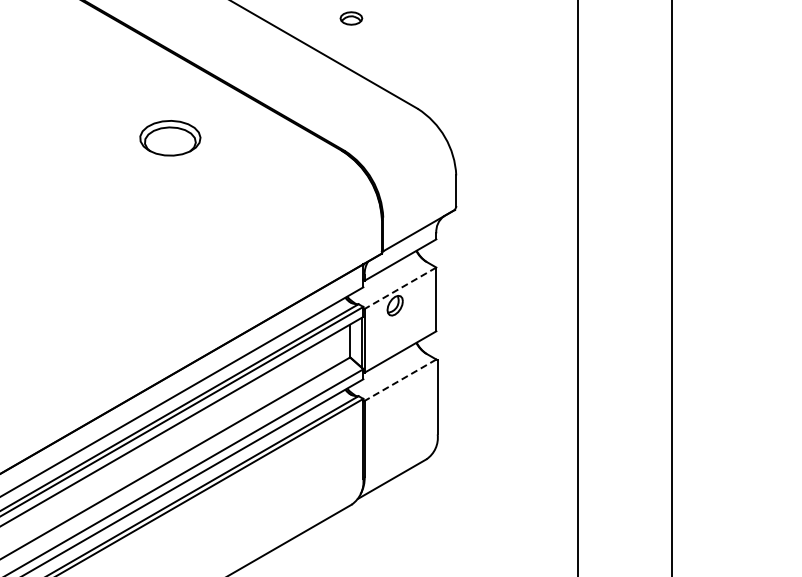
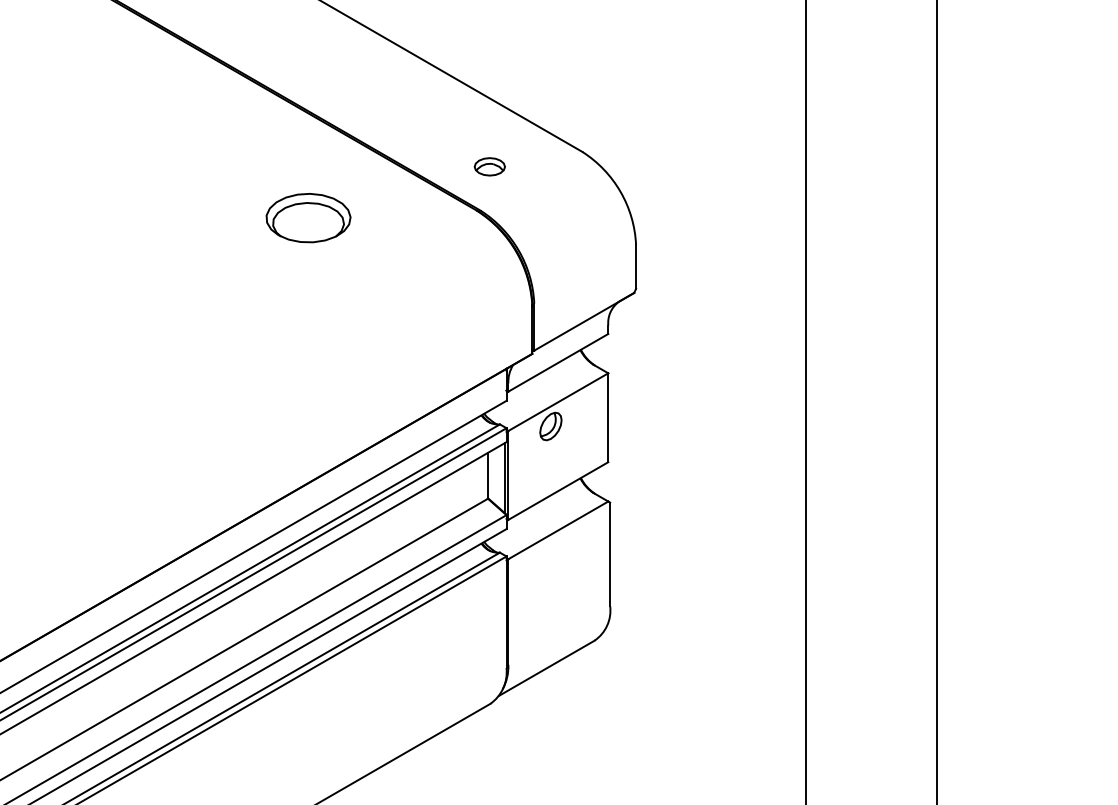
part: (351, 18) -> (489, 166), moved
part: (170, 138) -> (308, 218), moved
line: (400, 288) -> (558, 402), dashed -> solid
line: (400, 380) -> (558, 530), dashed -> solid

